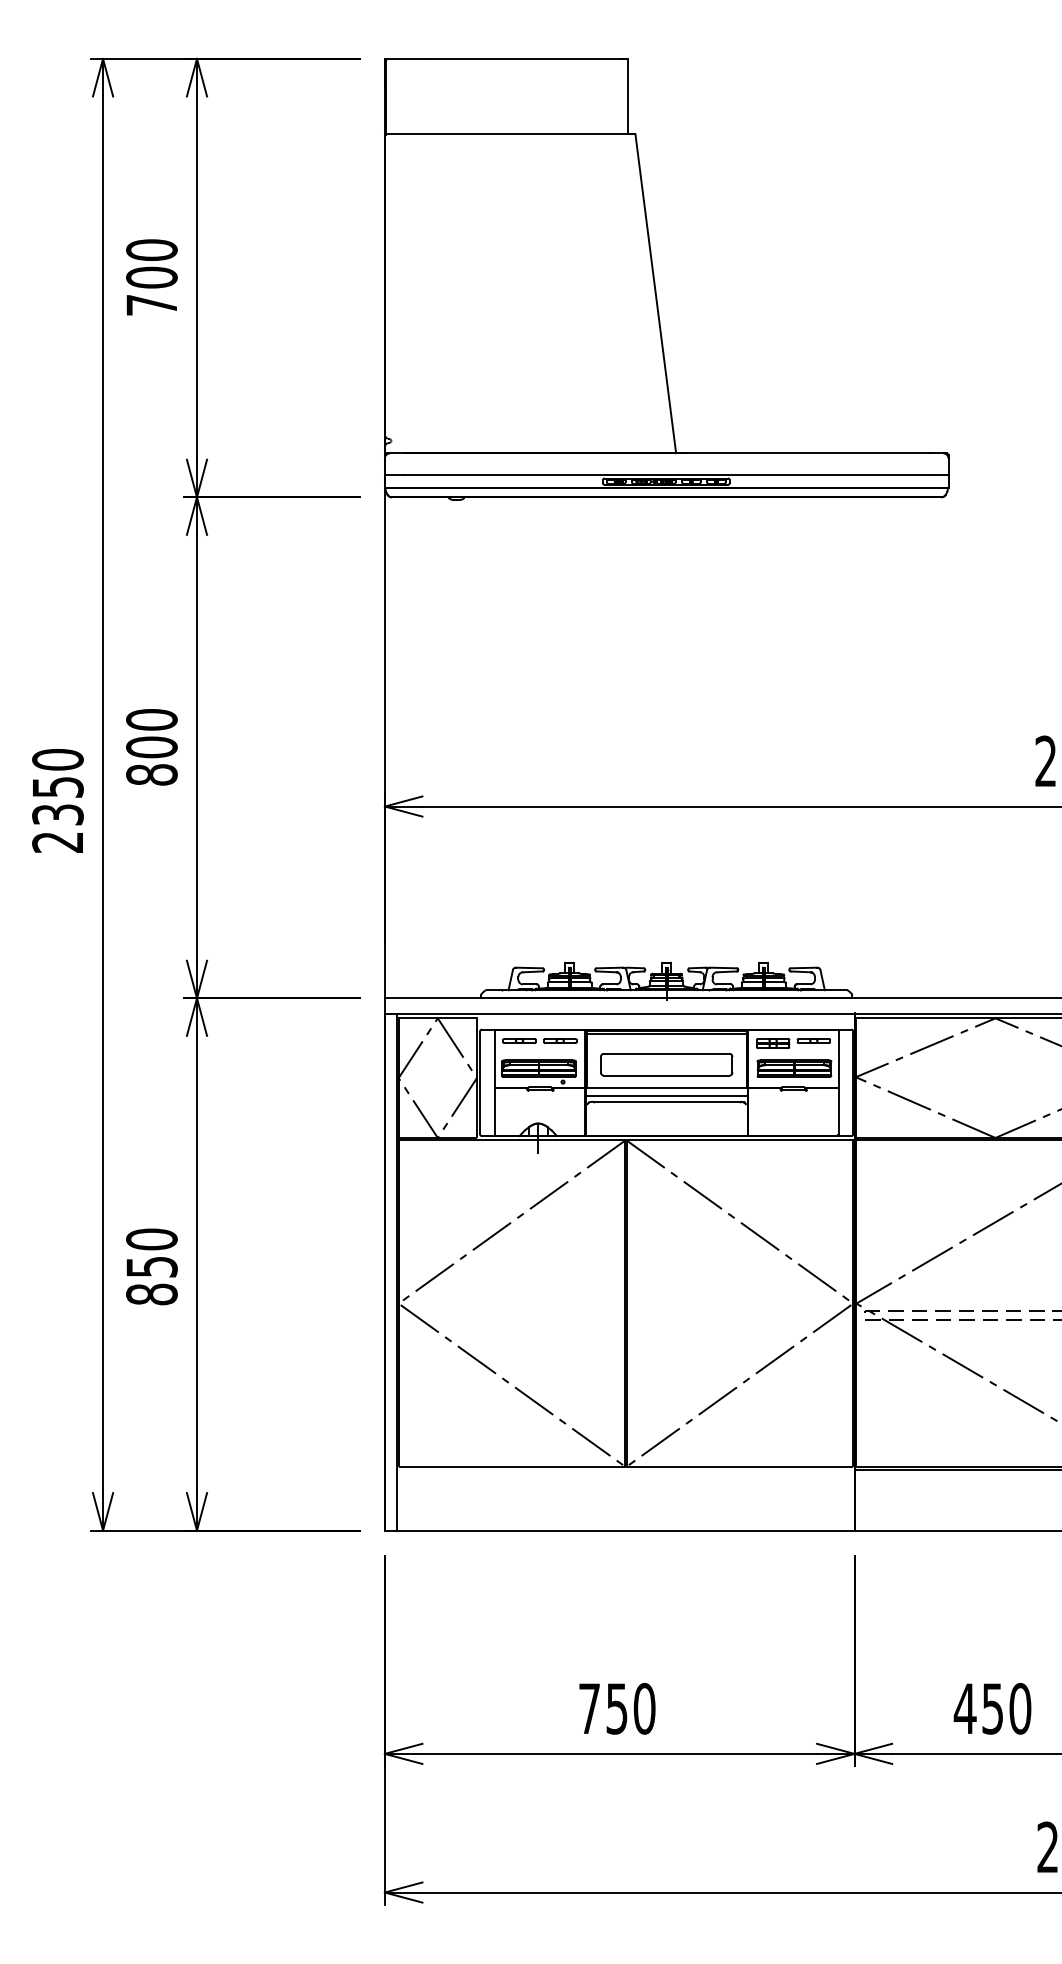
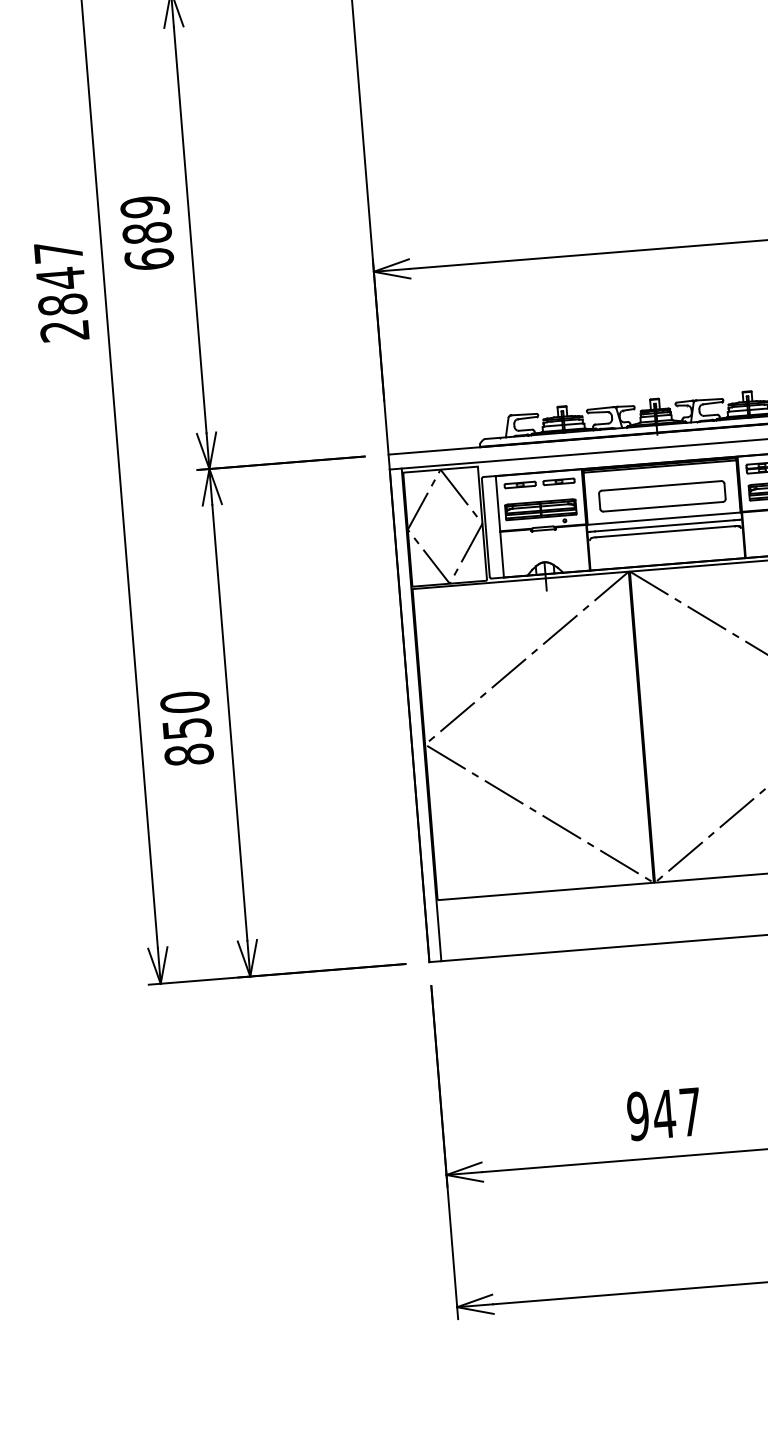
text: (151, 747) -> (146, 233), 800 -> 689
text: (57, 787) -> (60, 278), 2350 -> 2847
text: (616, 1708) -> (663, 1113), 750 -> 947

